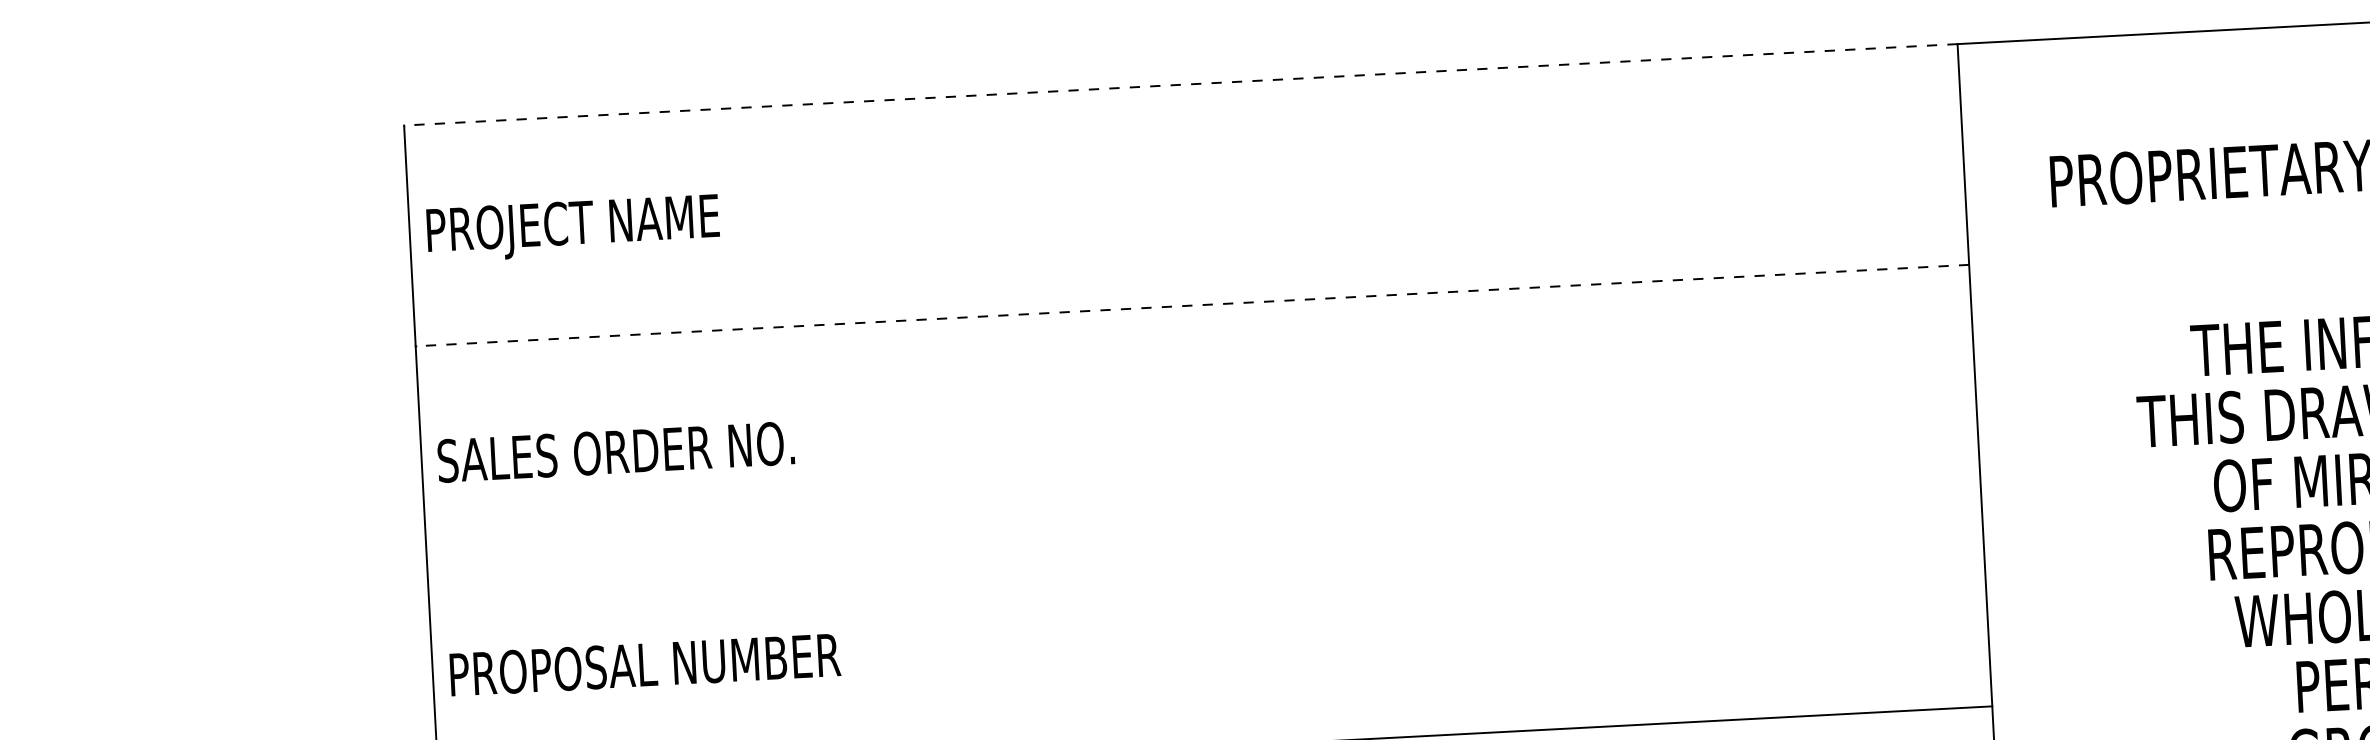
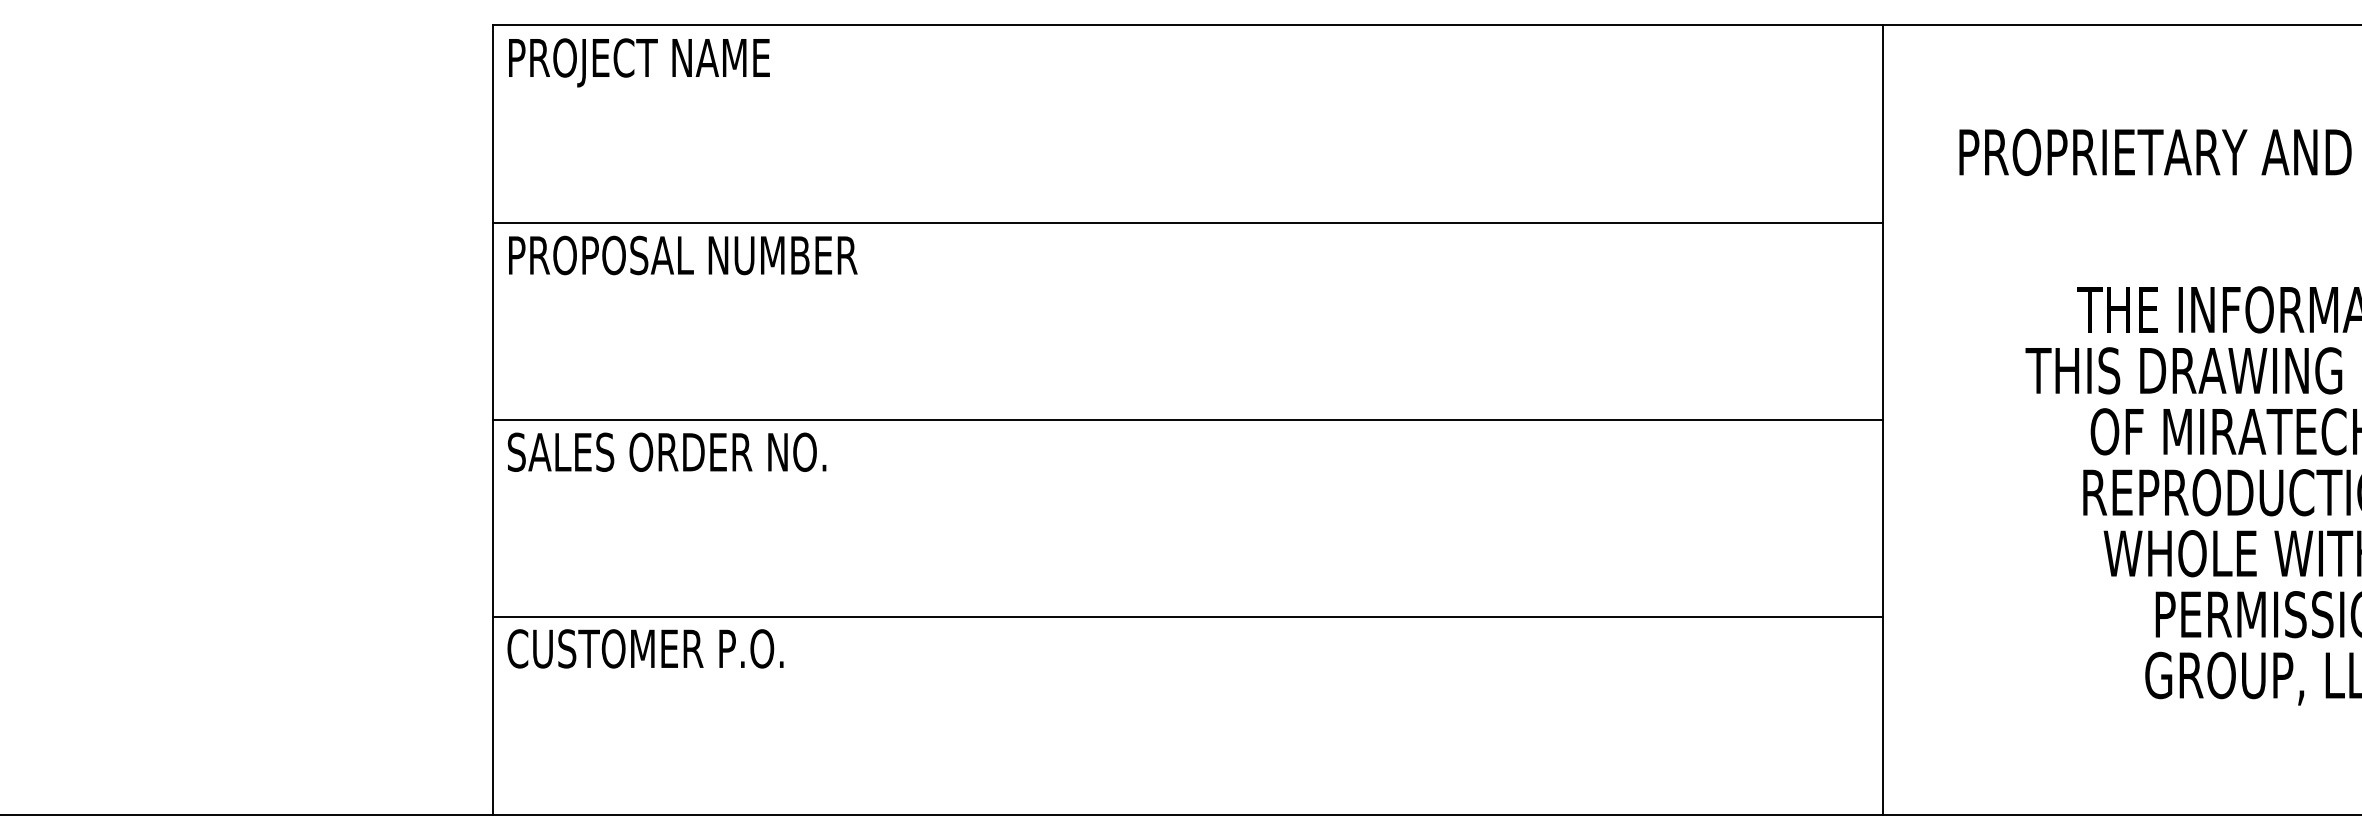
line: (1181, 85) -> (1188, 25), dashed -> solid
text: (573, 228) -> (639, 62), moved
line: (1192, 305) -> (1188, 222), dashed -> solid
text: (615, 451) -> (666, 451), moved
line: (1203, 526) -> (1187, 420), added
text: (645, 664) -> (683, 255), moved

